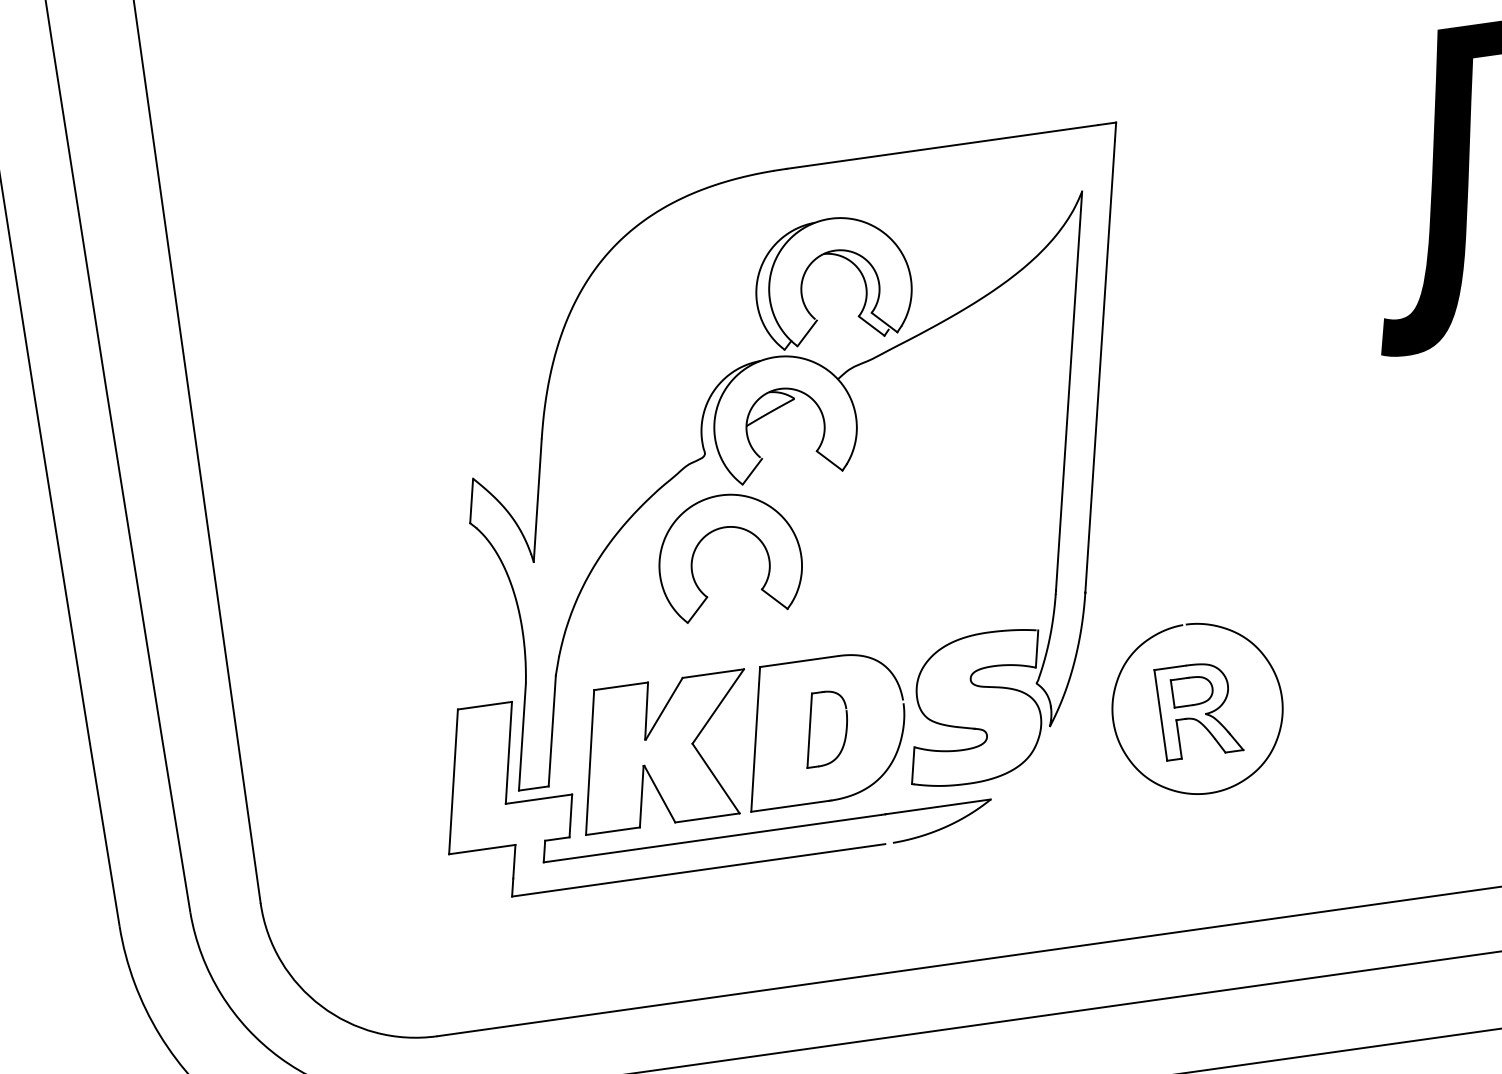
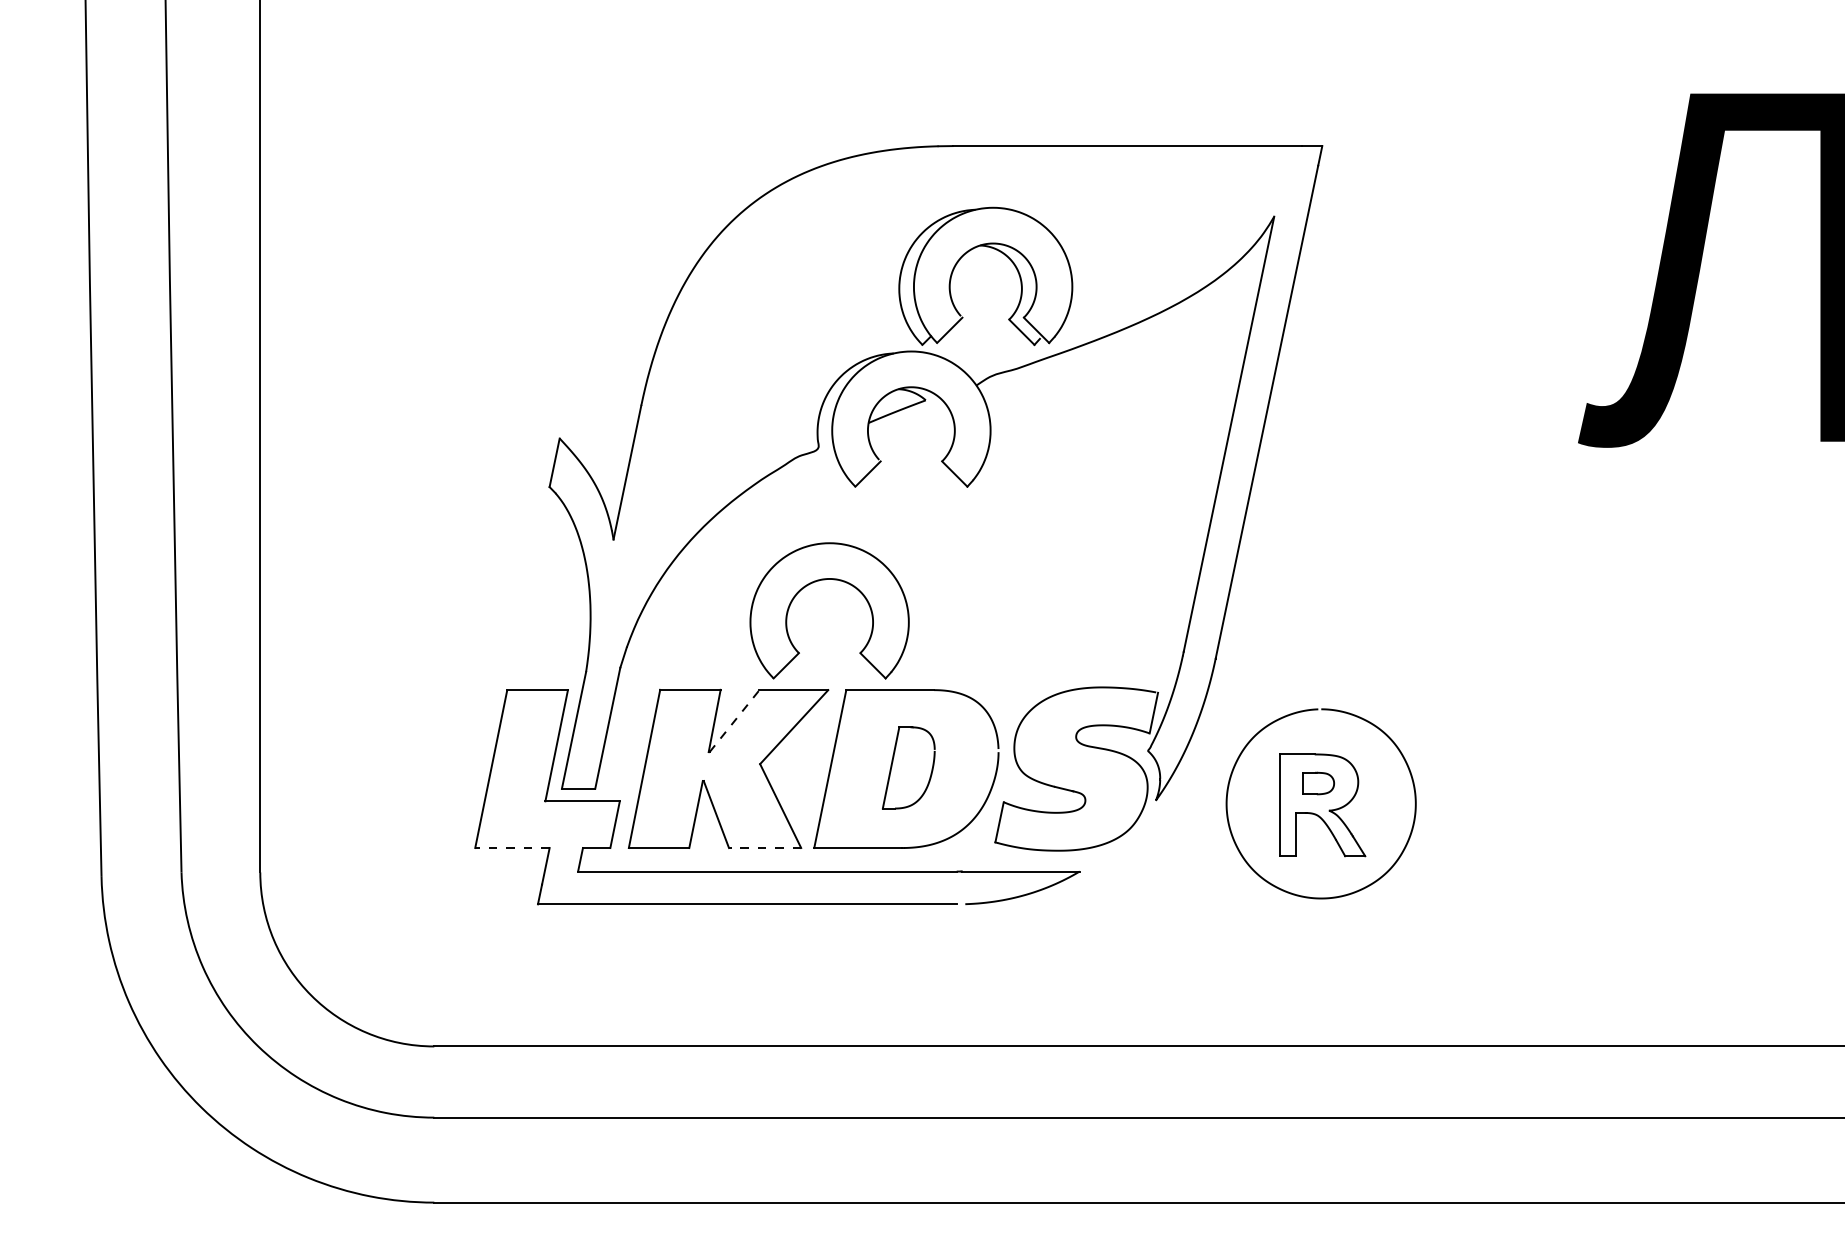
part: (721, 529) -> (825, 580), moved
part: (1192, 691) -> (1318, 783), size x0.7
line: (664, 709) -> (734, 721), solid -> dashed
line: (706, 818) -> (764, 848), solid -> dashed
line: (481, 850) -> (511, 848), solid -> dashed

